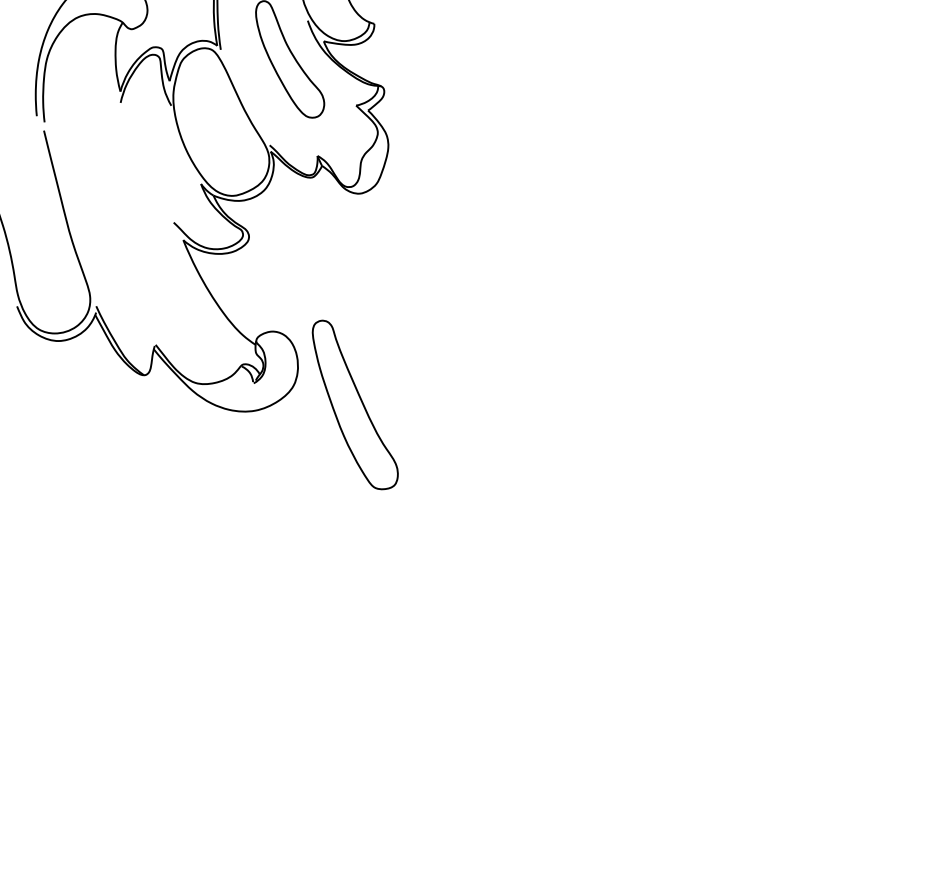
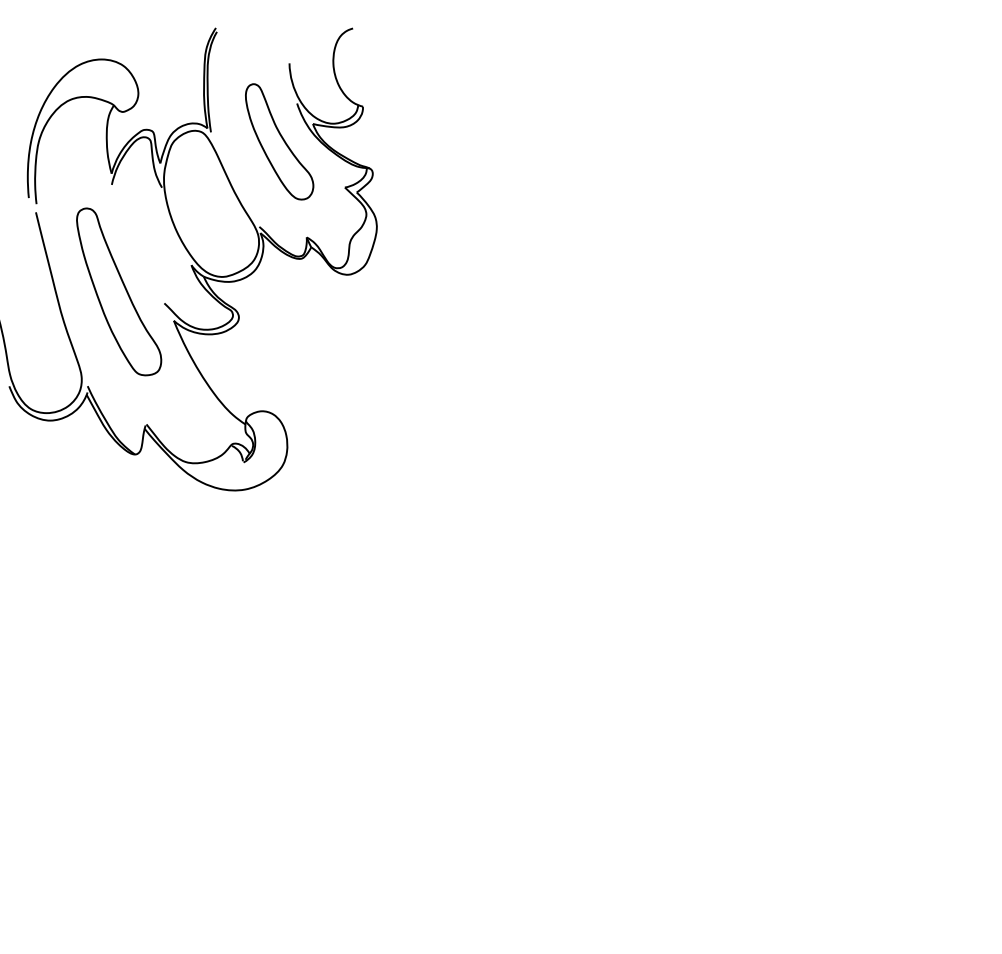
part: (355, 404) -> (119, 291), moved

